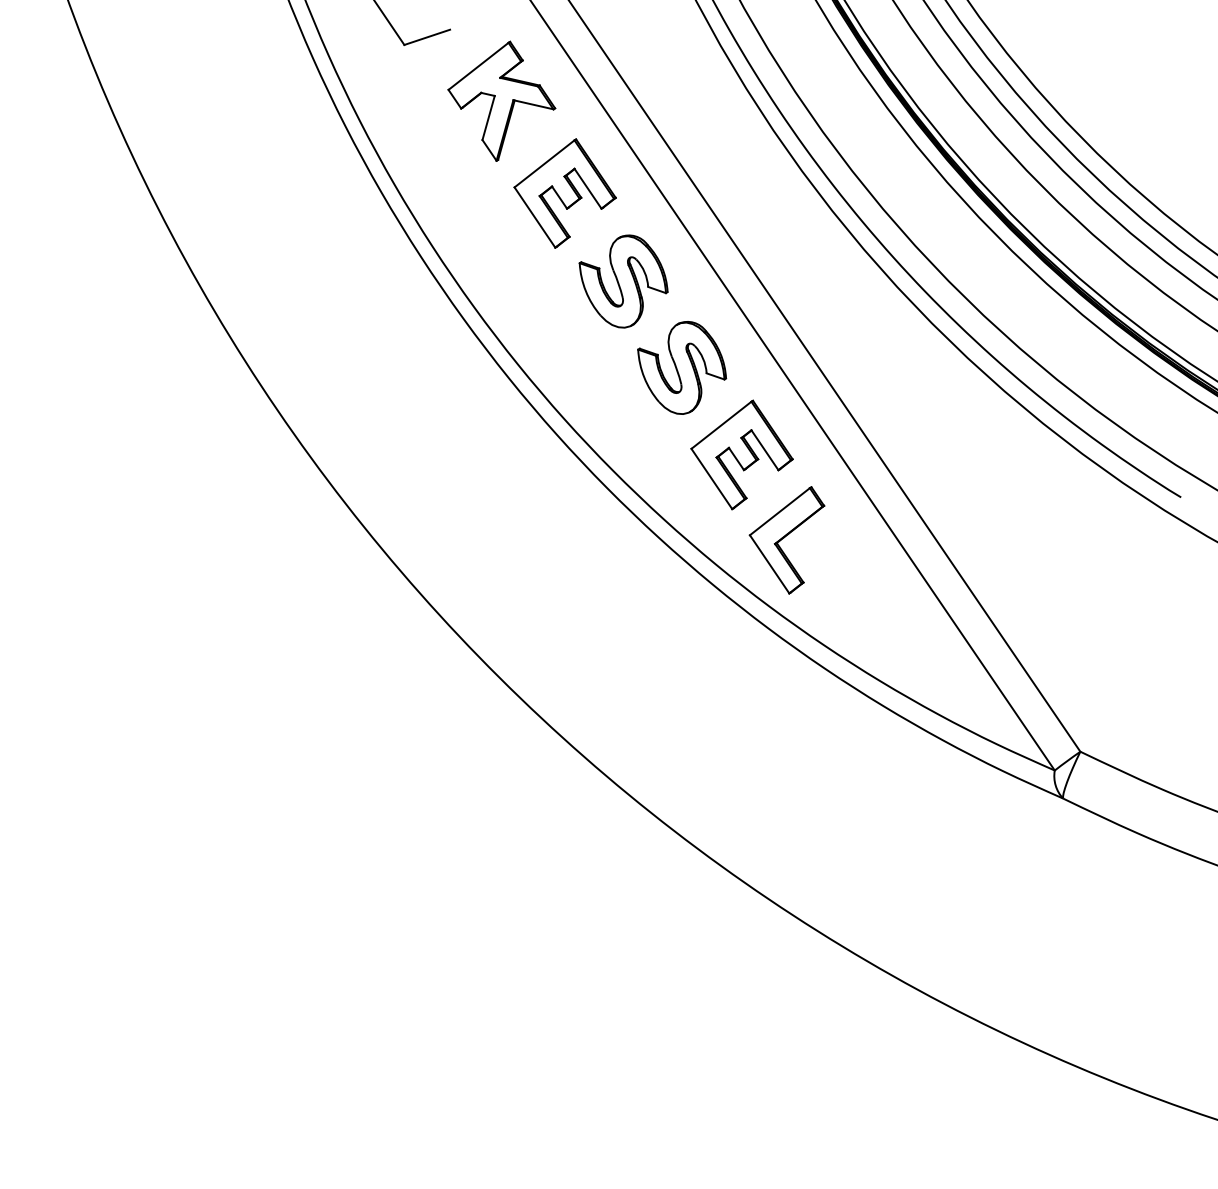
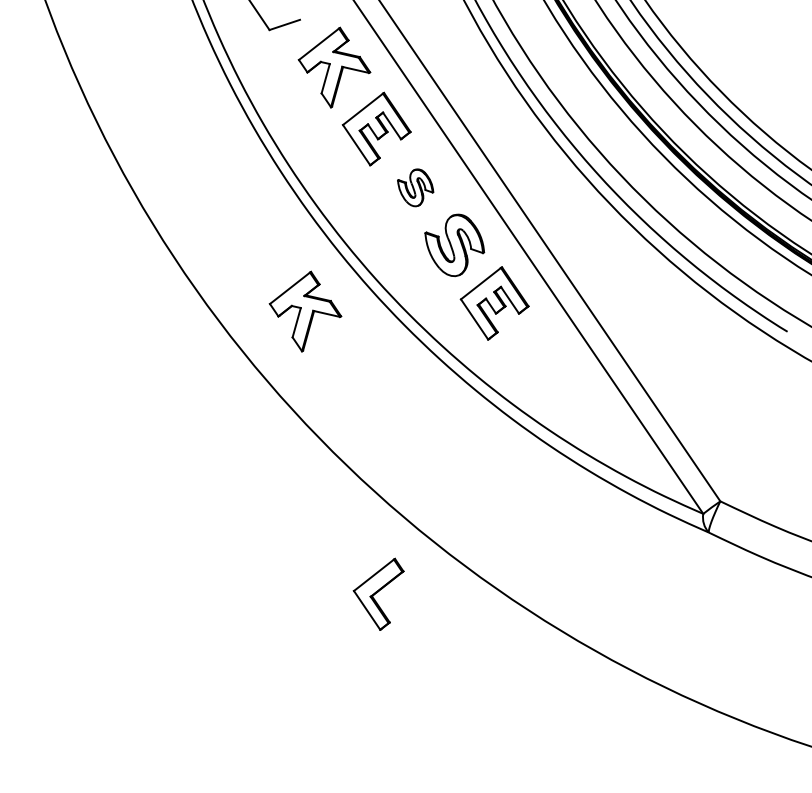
part: (623, 281) -> (415, 187), size x0.6
part: (458, 467) -> (305, 311), added
part: (786, 539) -> (378, 593), moved

